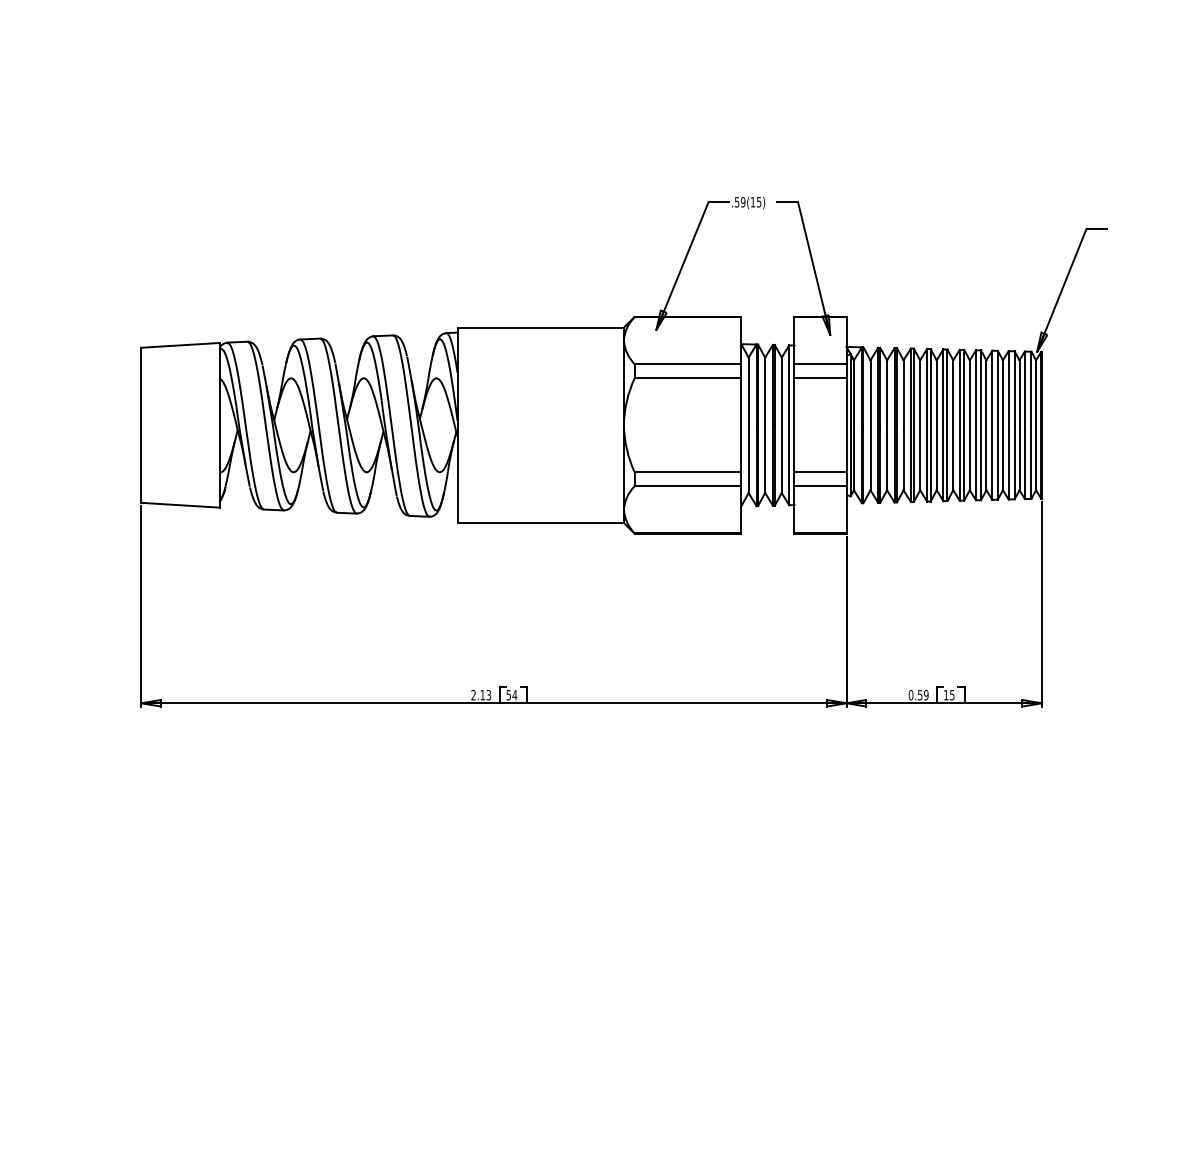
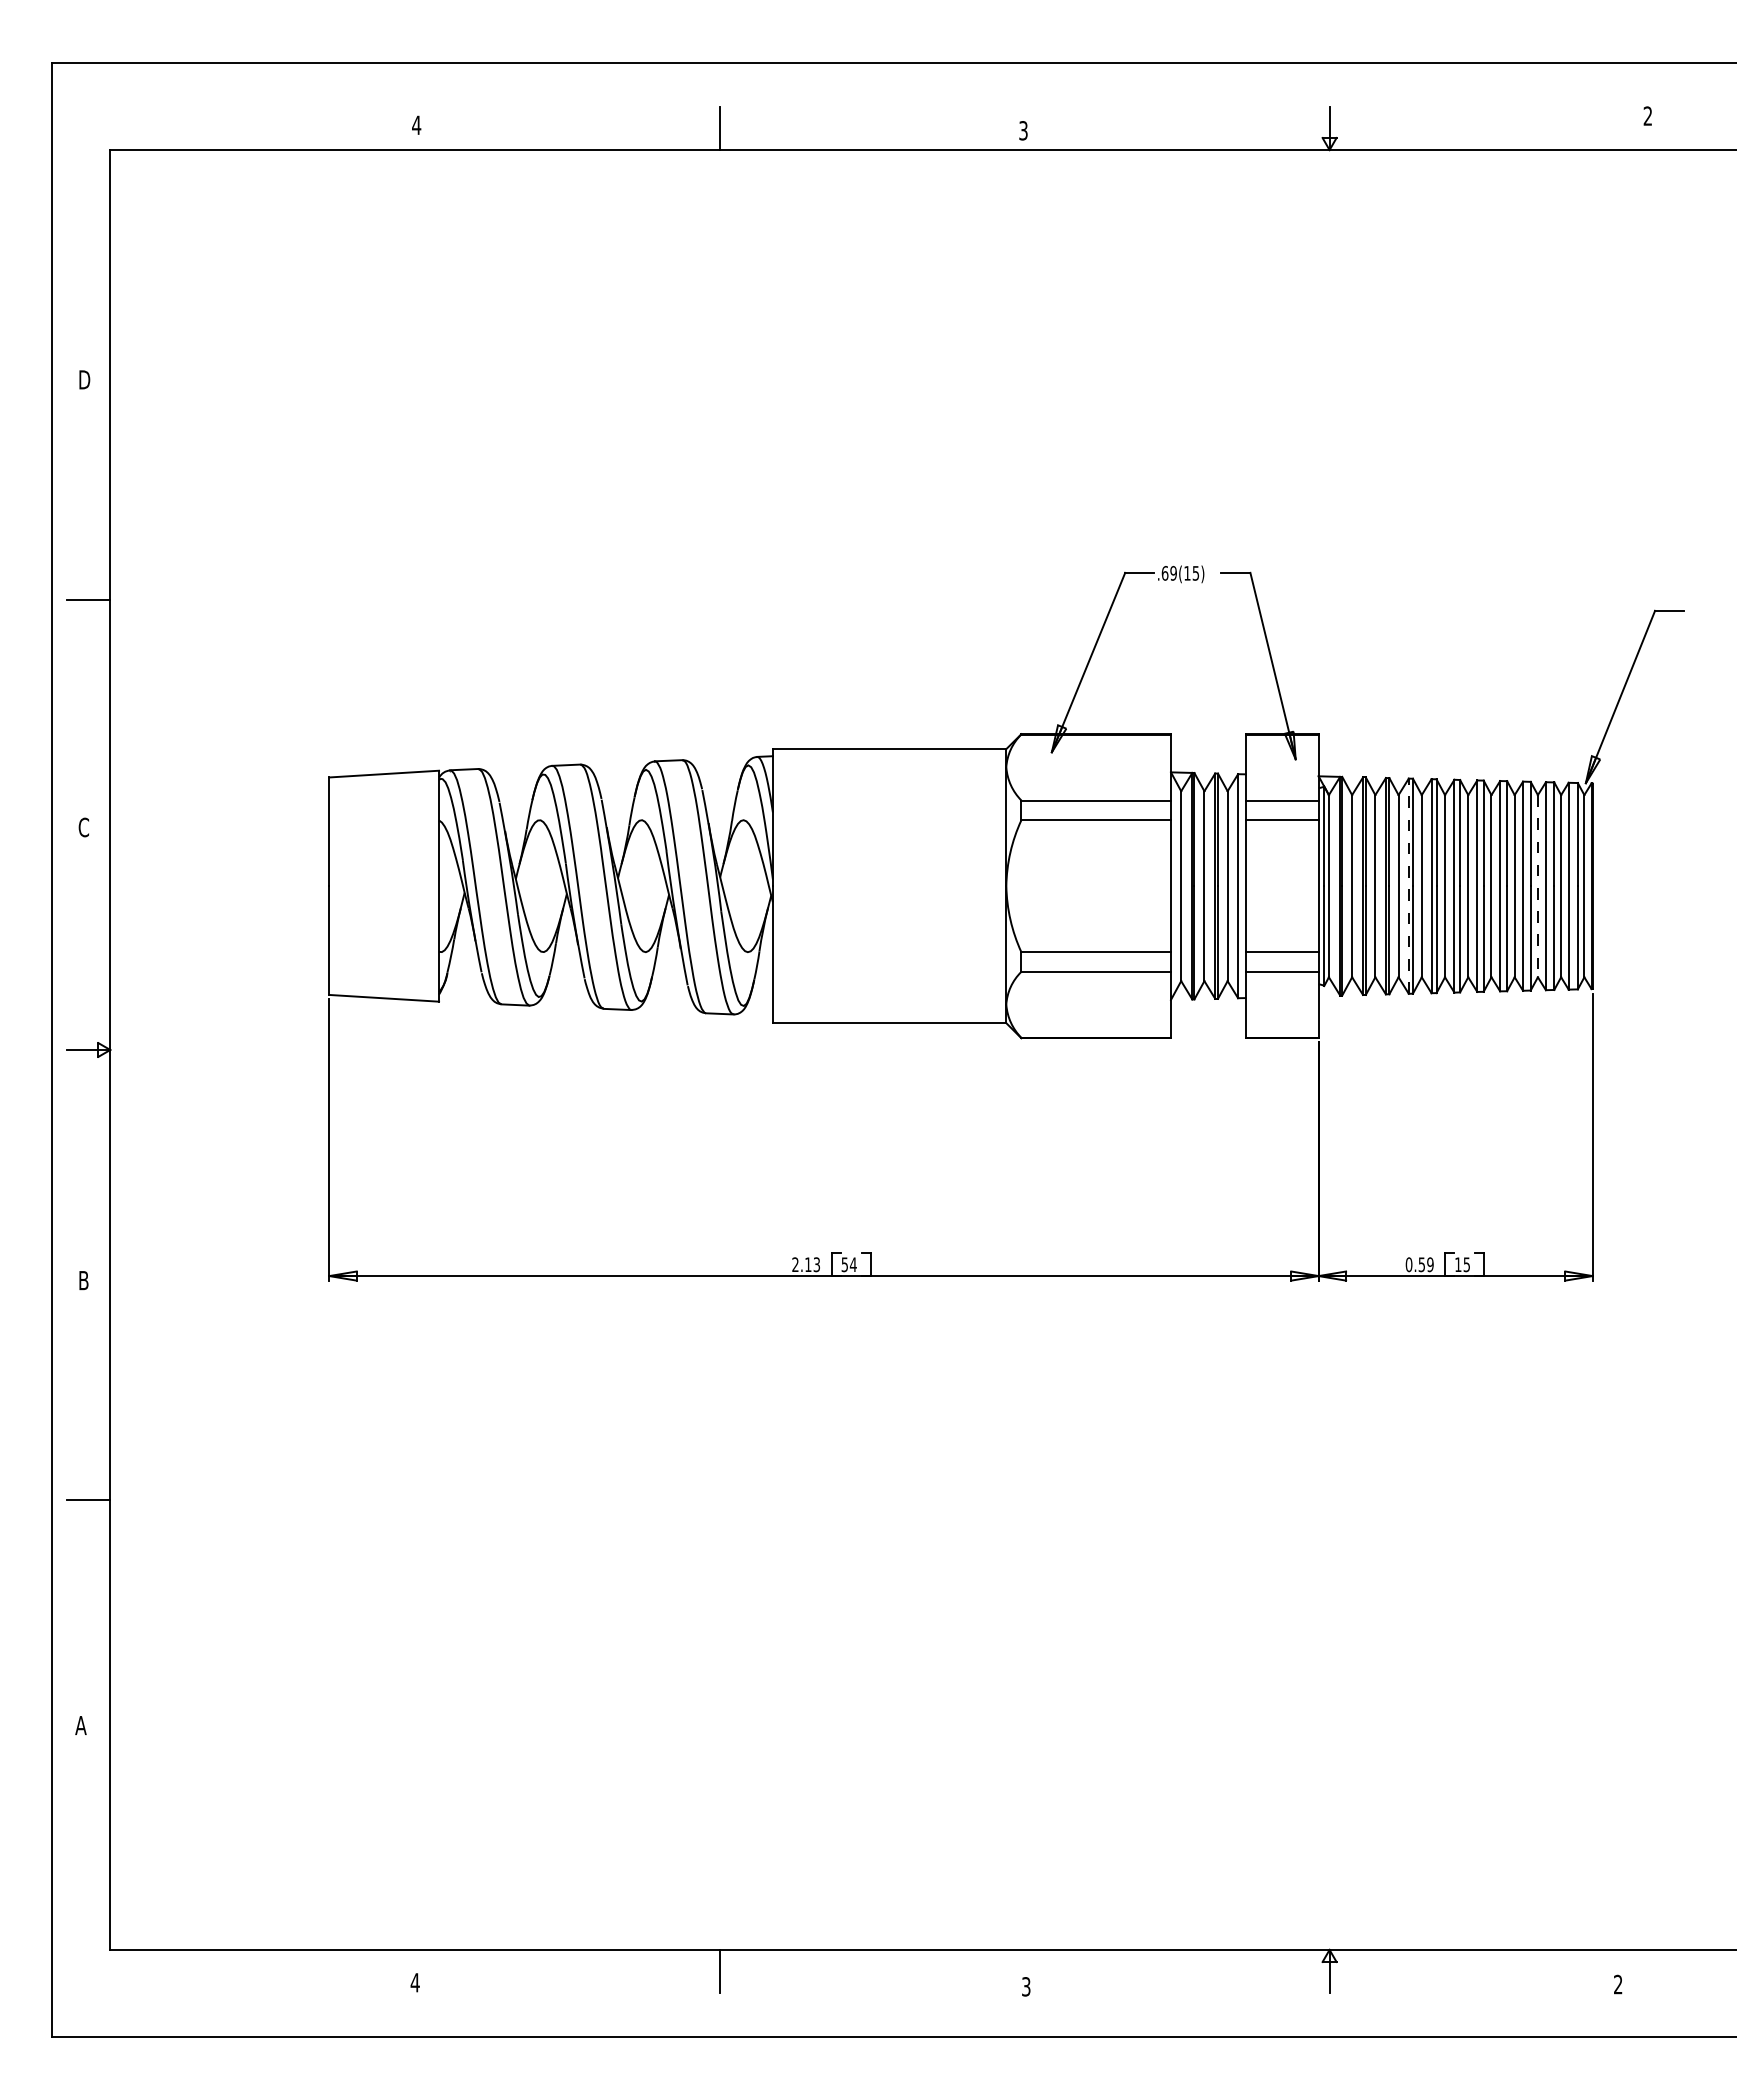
text: (736, 202) -> (1164, 573), .59(15) -> .69(15)
line: (910, 425) -> (1408, 886), solid -> dashed
line: (1002, 425) -> (1537, 886), solid -> dashed

